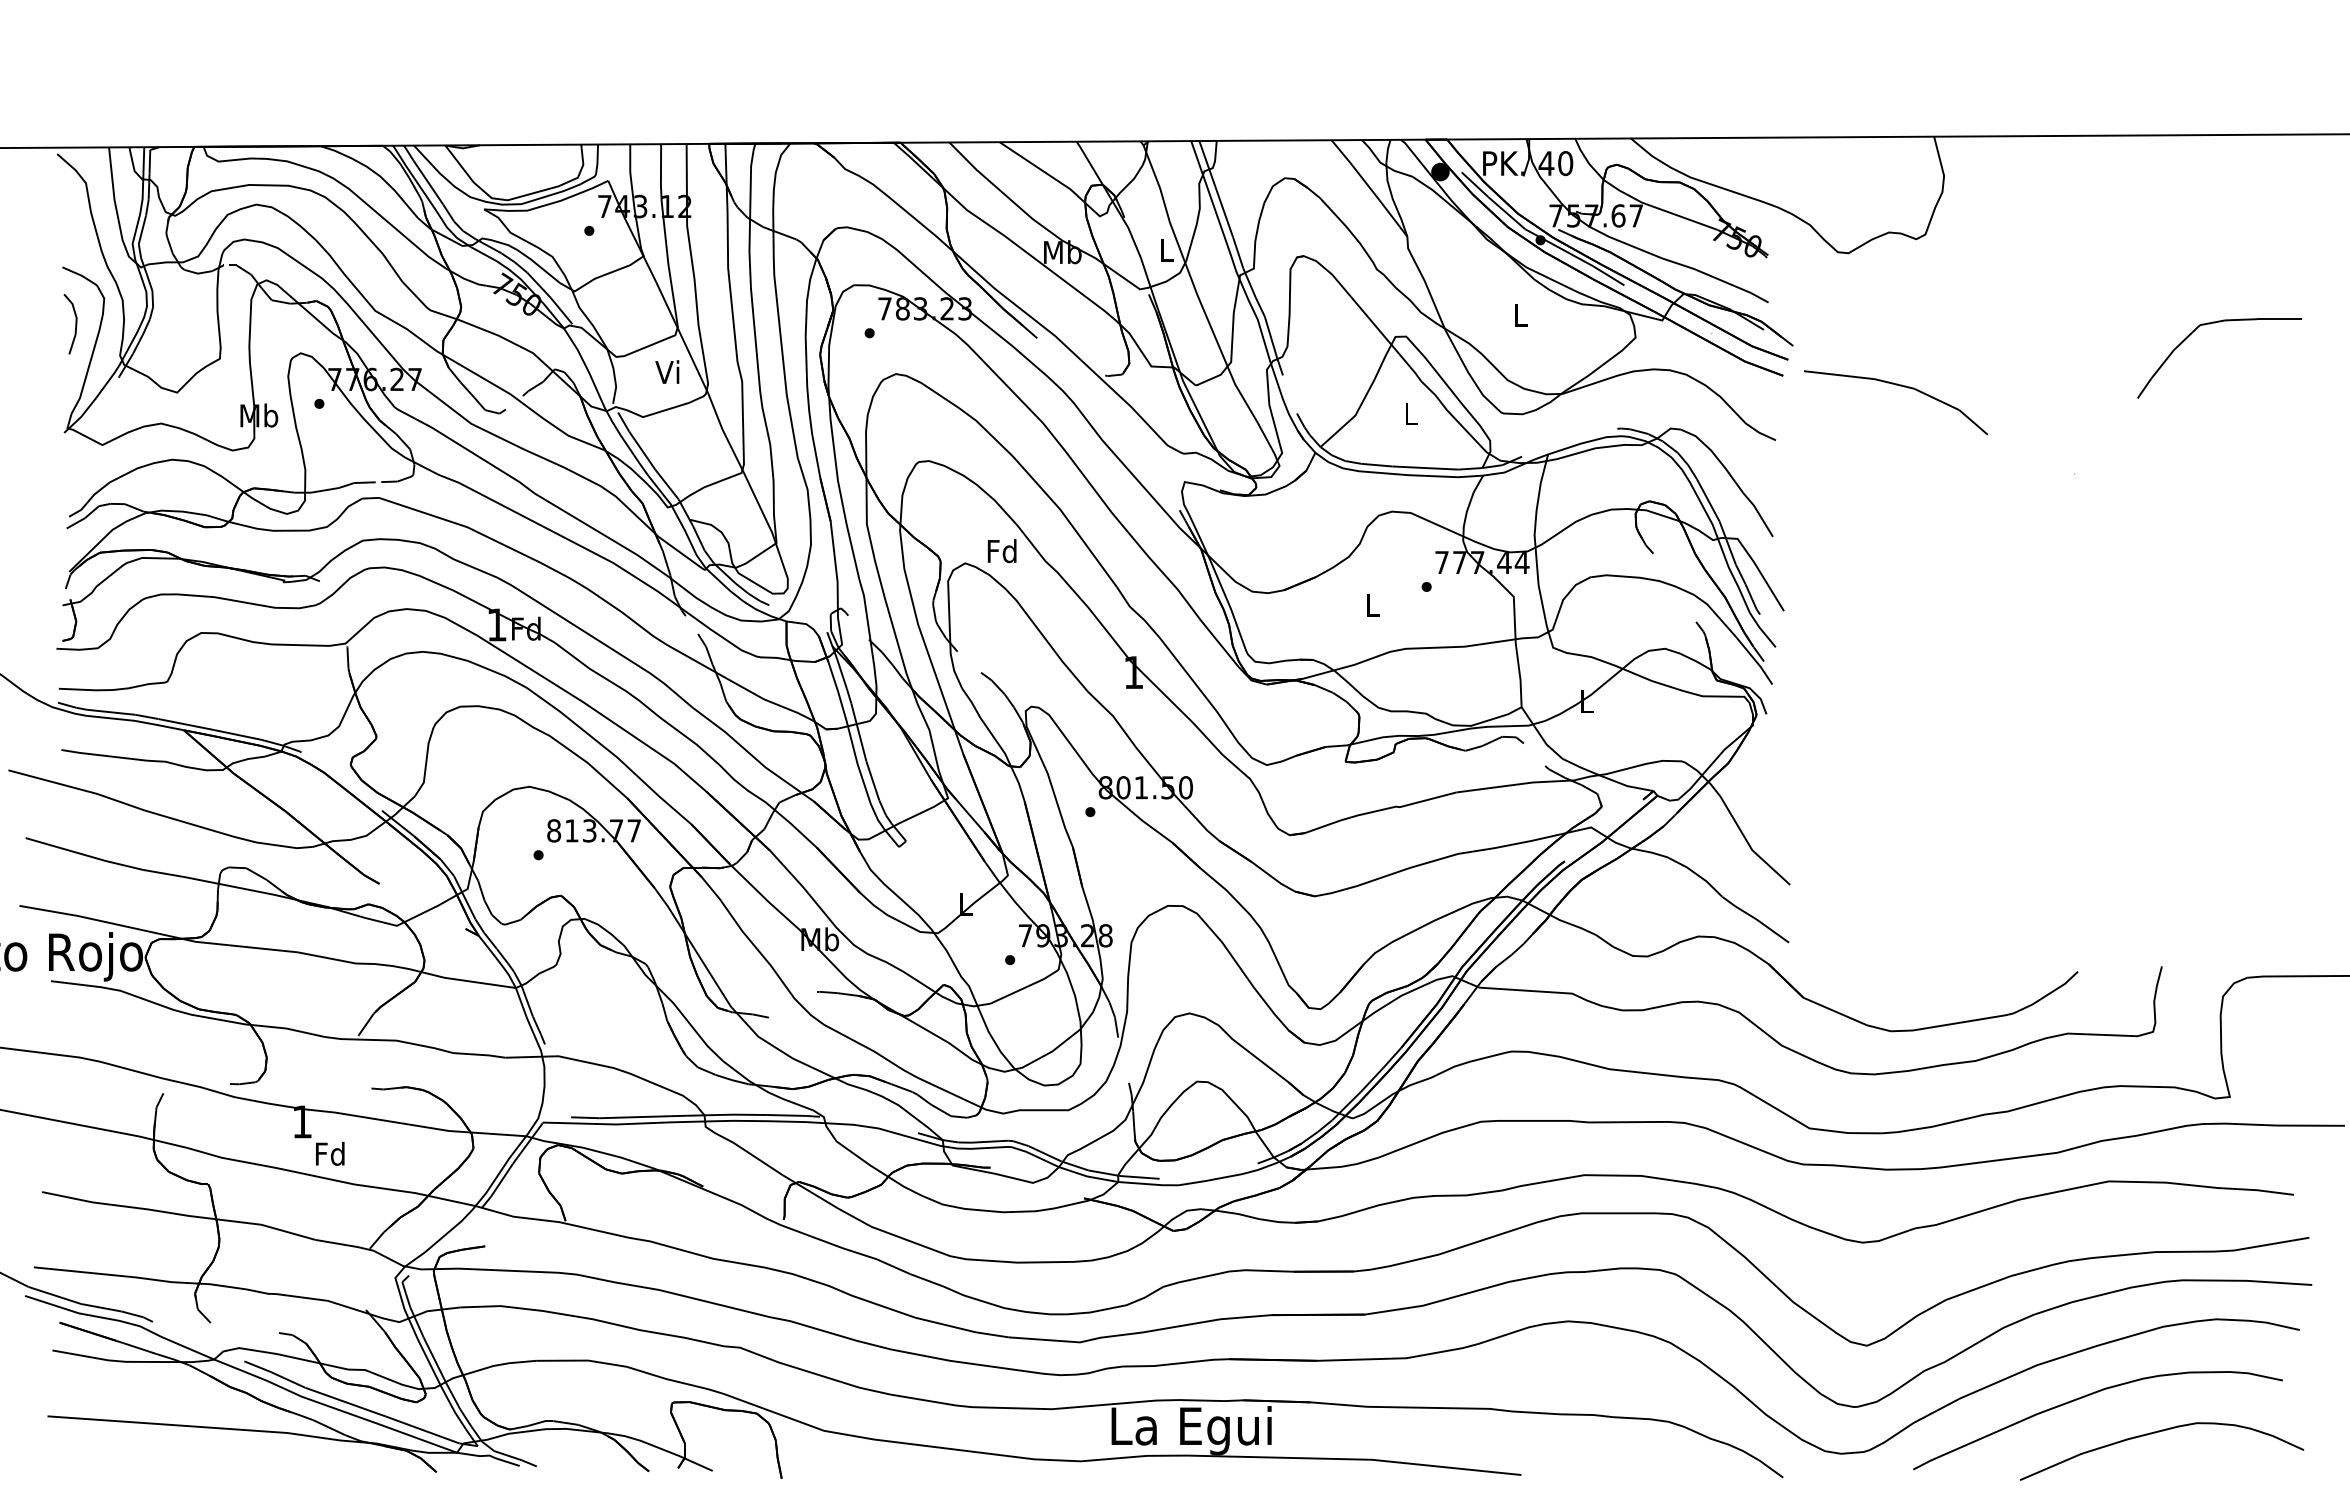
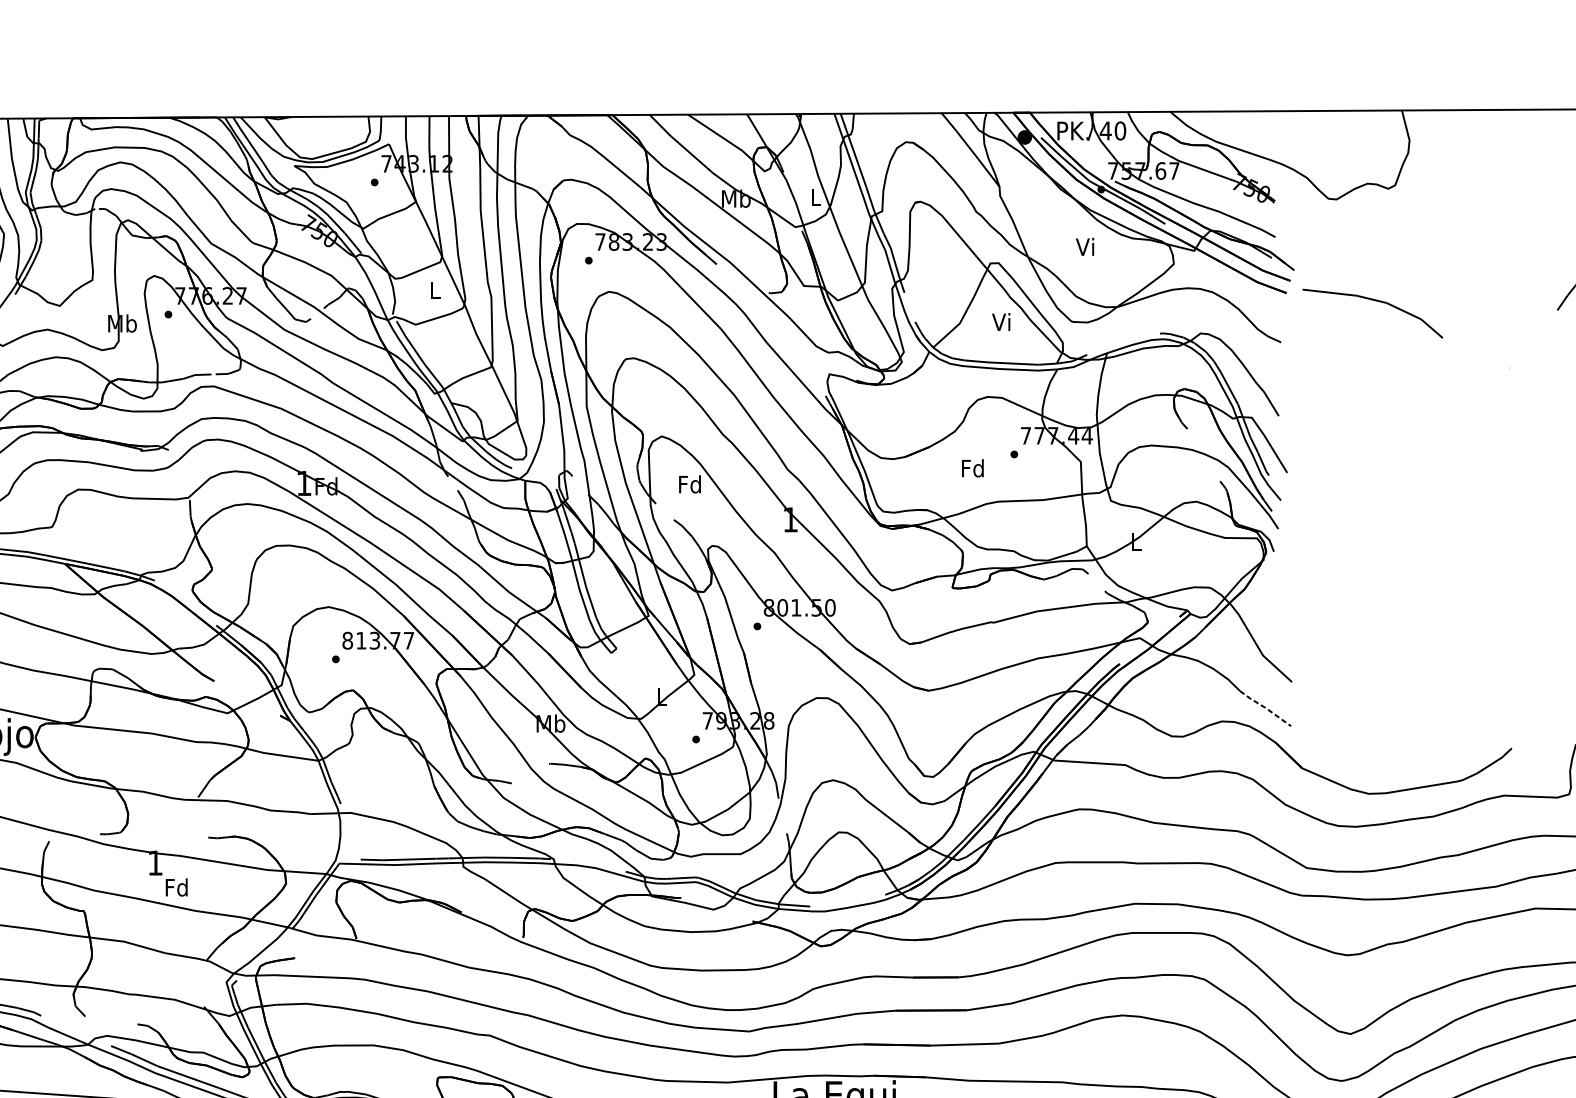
text: (1519, 314) -> (1085, 246), L -> Vi
text: (667, 371) -> (434, 289), Vi -> L
text: (1409, 413) -> (1001, 321), L -> Vi
text: (1001, 551) -> (689, 484), moved
text: (1372, 605) -> (972, 468), L -> Fd
line: (1756, 919) -> (1266, 708), solid -> dashed

